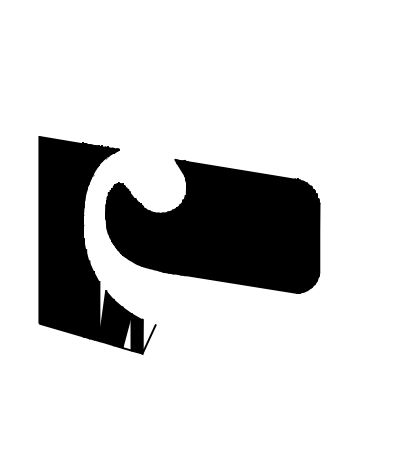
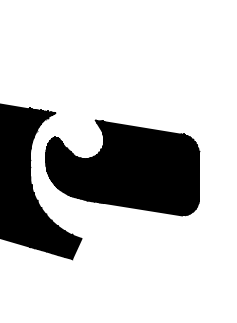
fill: (102, 310) -> (43, 228), added
fill: (126, 331) -> (60, 243), added
fill: (149, 336) -> (77, 246), added

